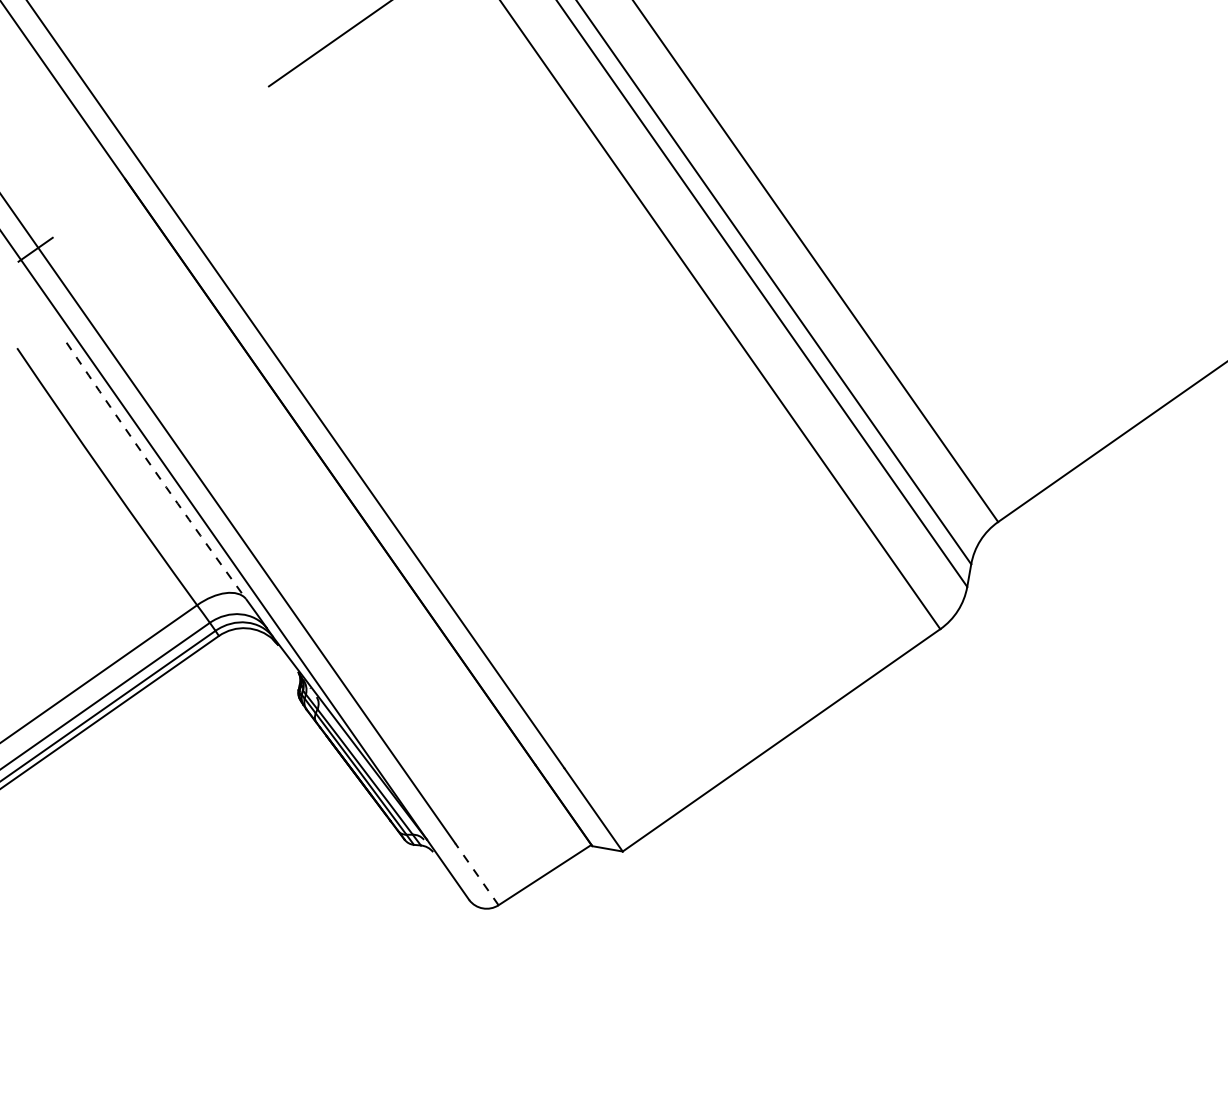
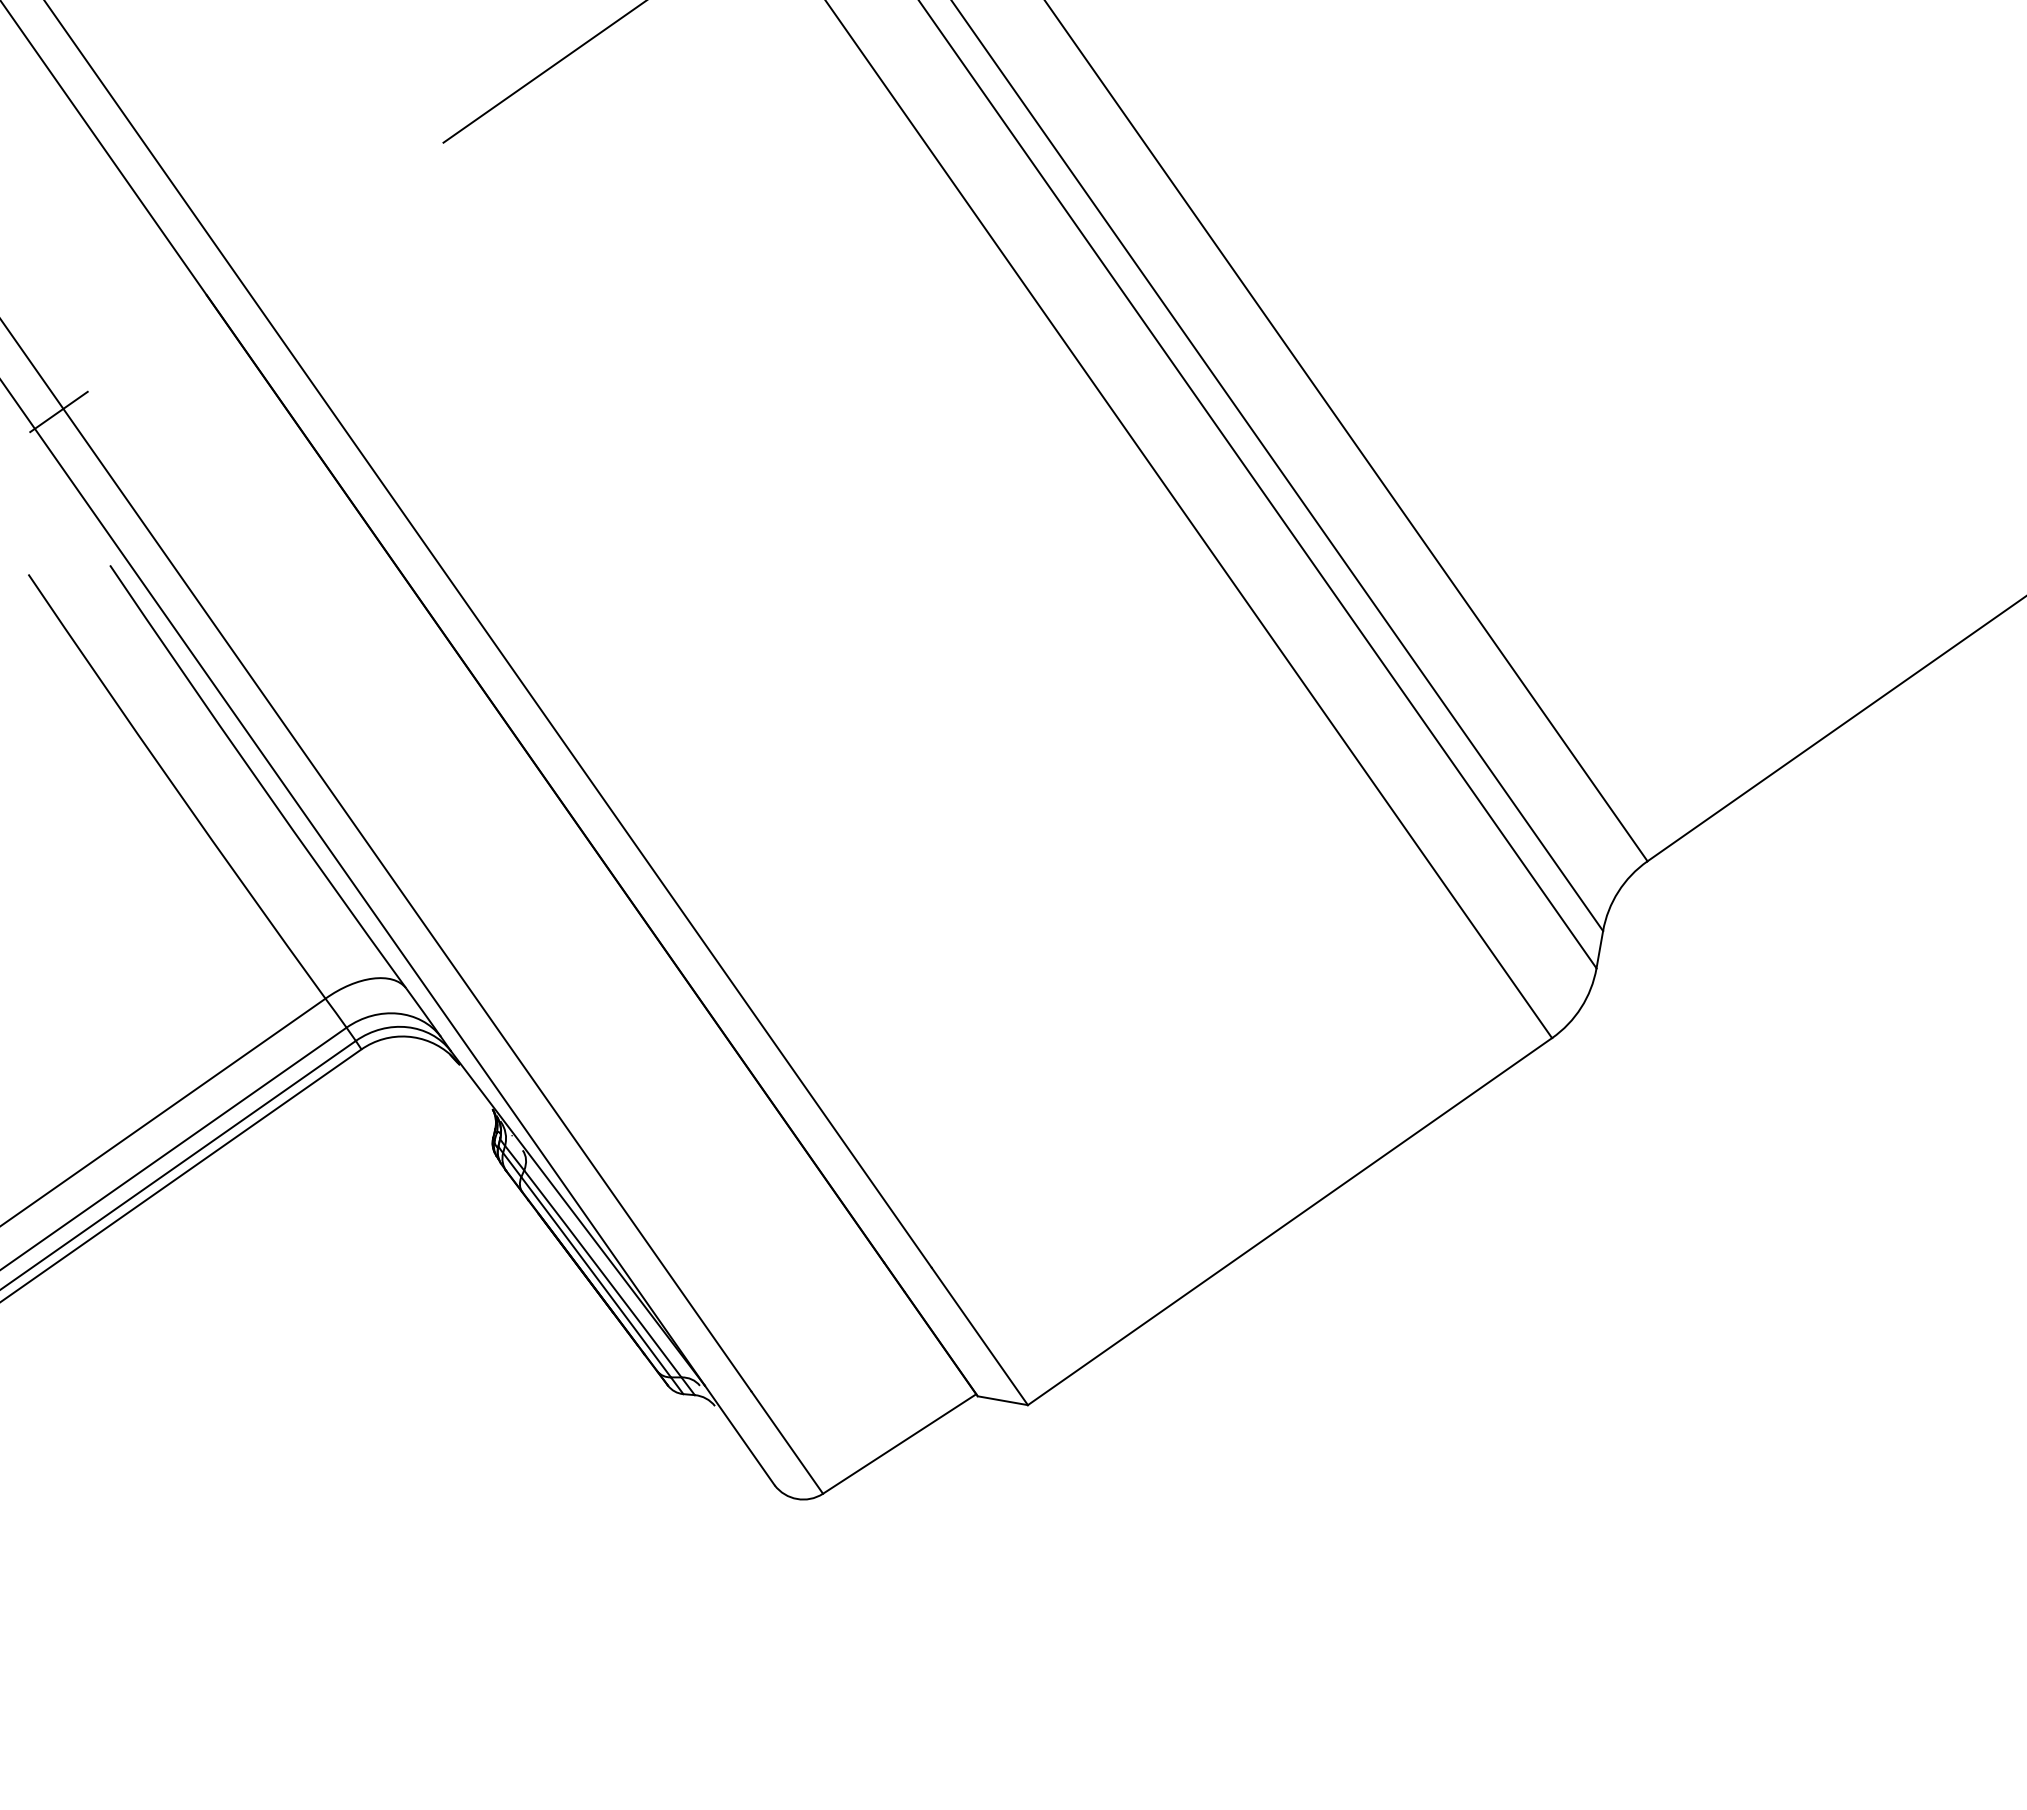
arc: (155, 471) -> (256, 777), dashed -> solid
line: (476, 874) -> (786, 1443), dashed -> solid

